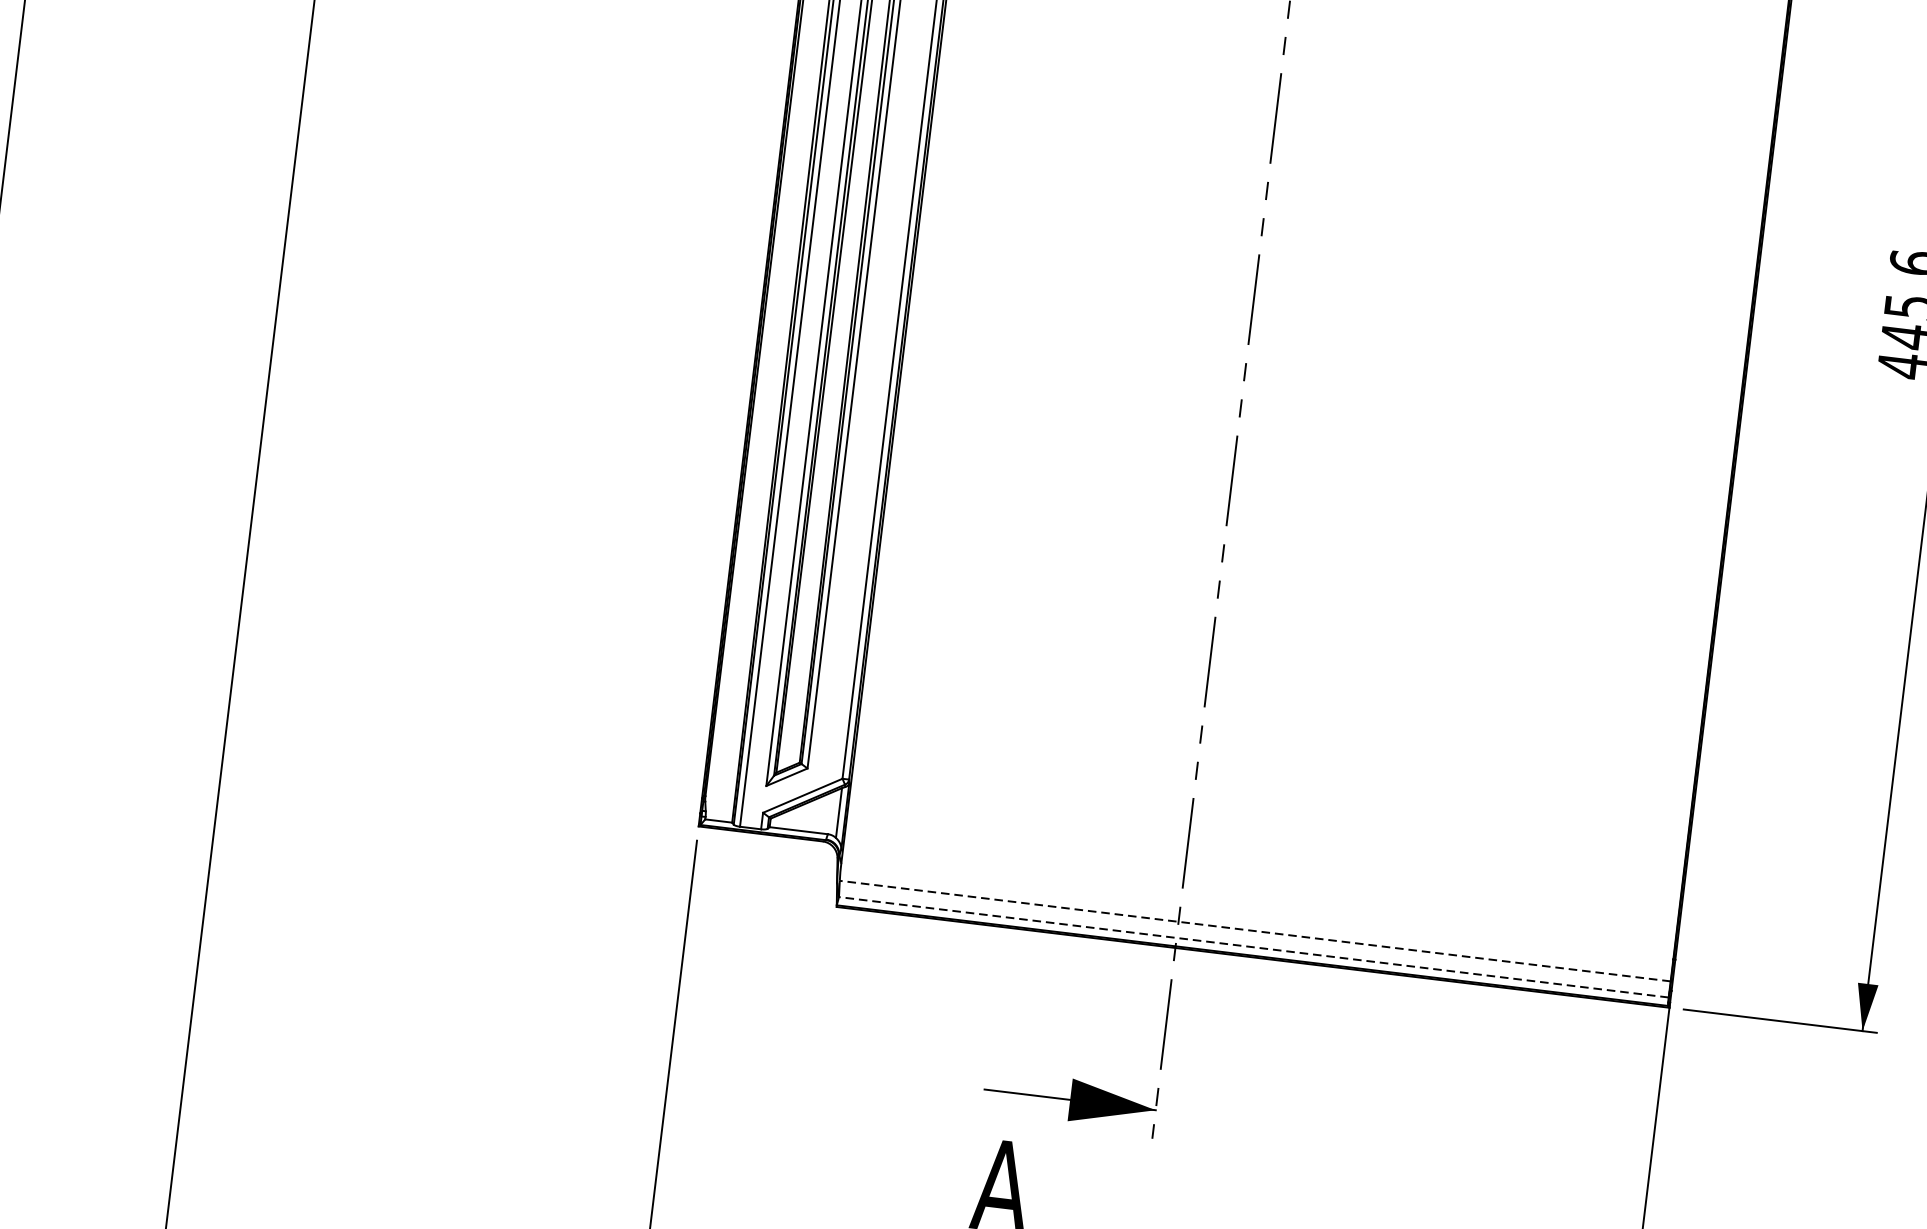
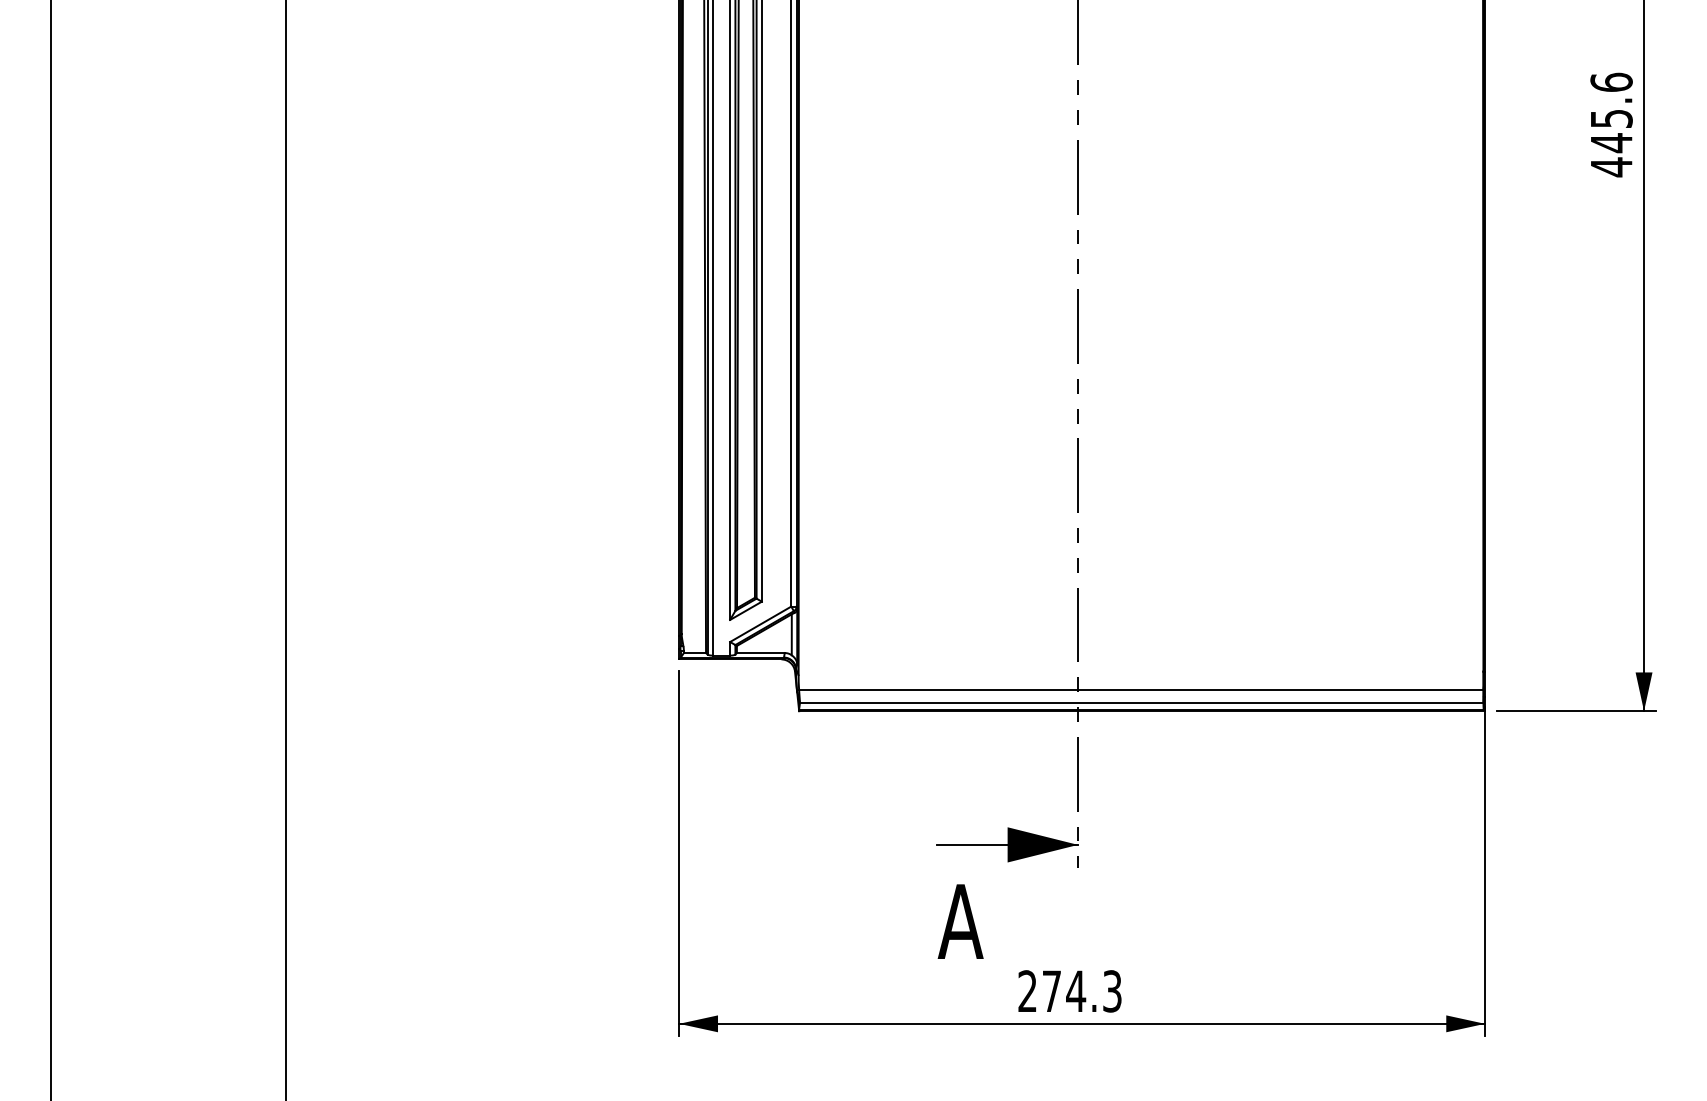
line: (1254, 930) -> (1140, 689), dashed -> solid
line: (1253, 946) -> (1141, 702), dashed -> solid

